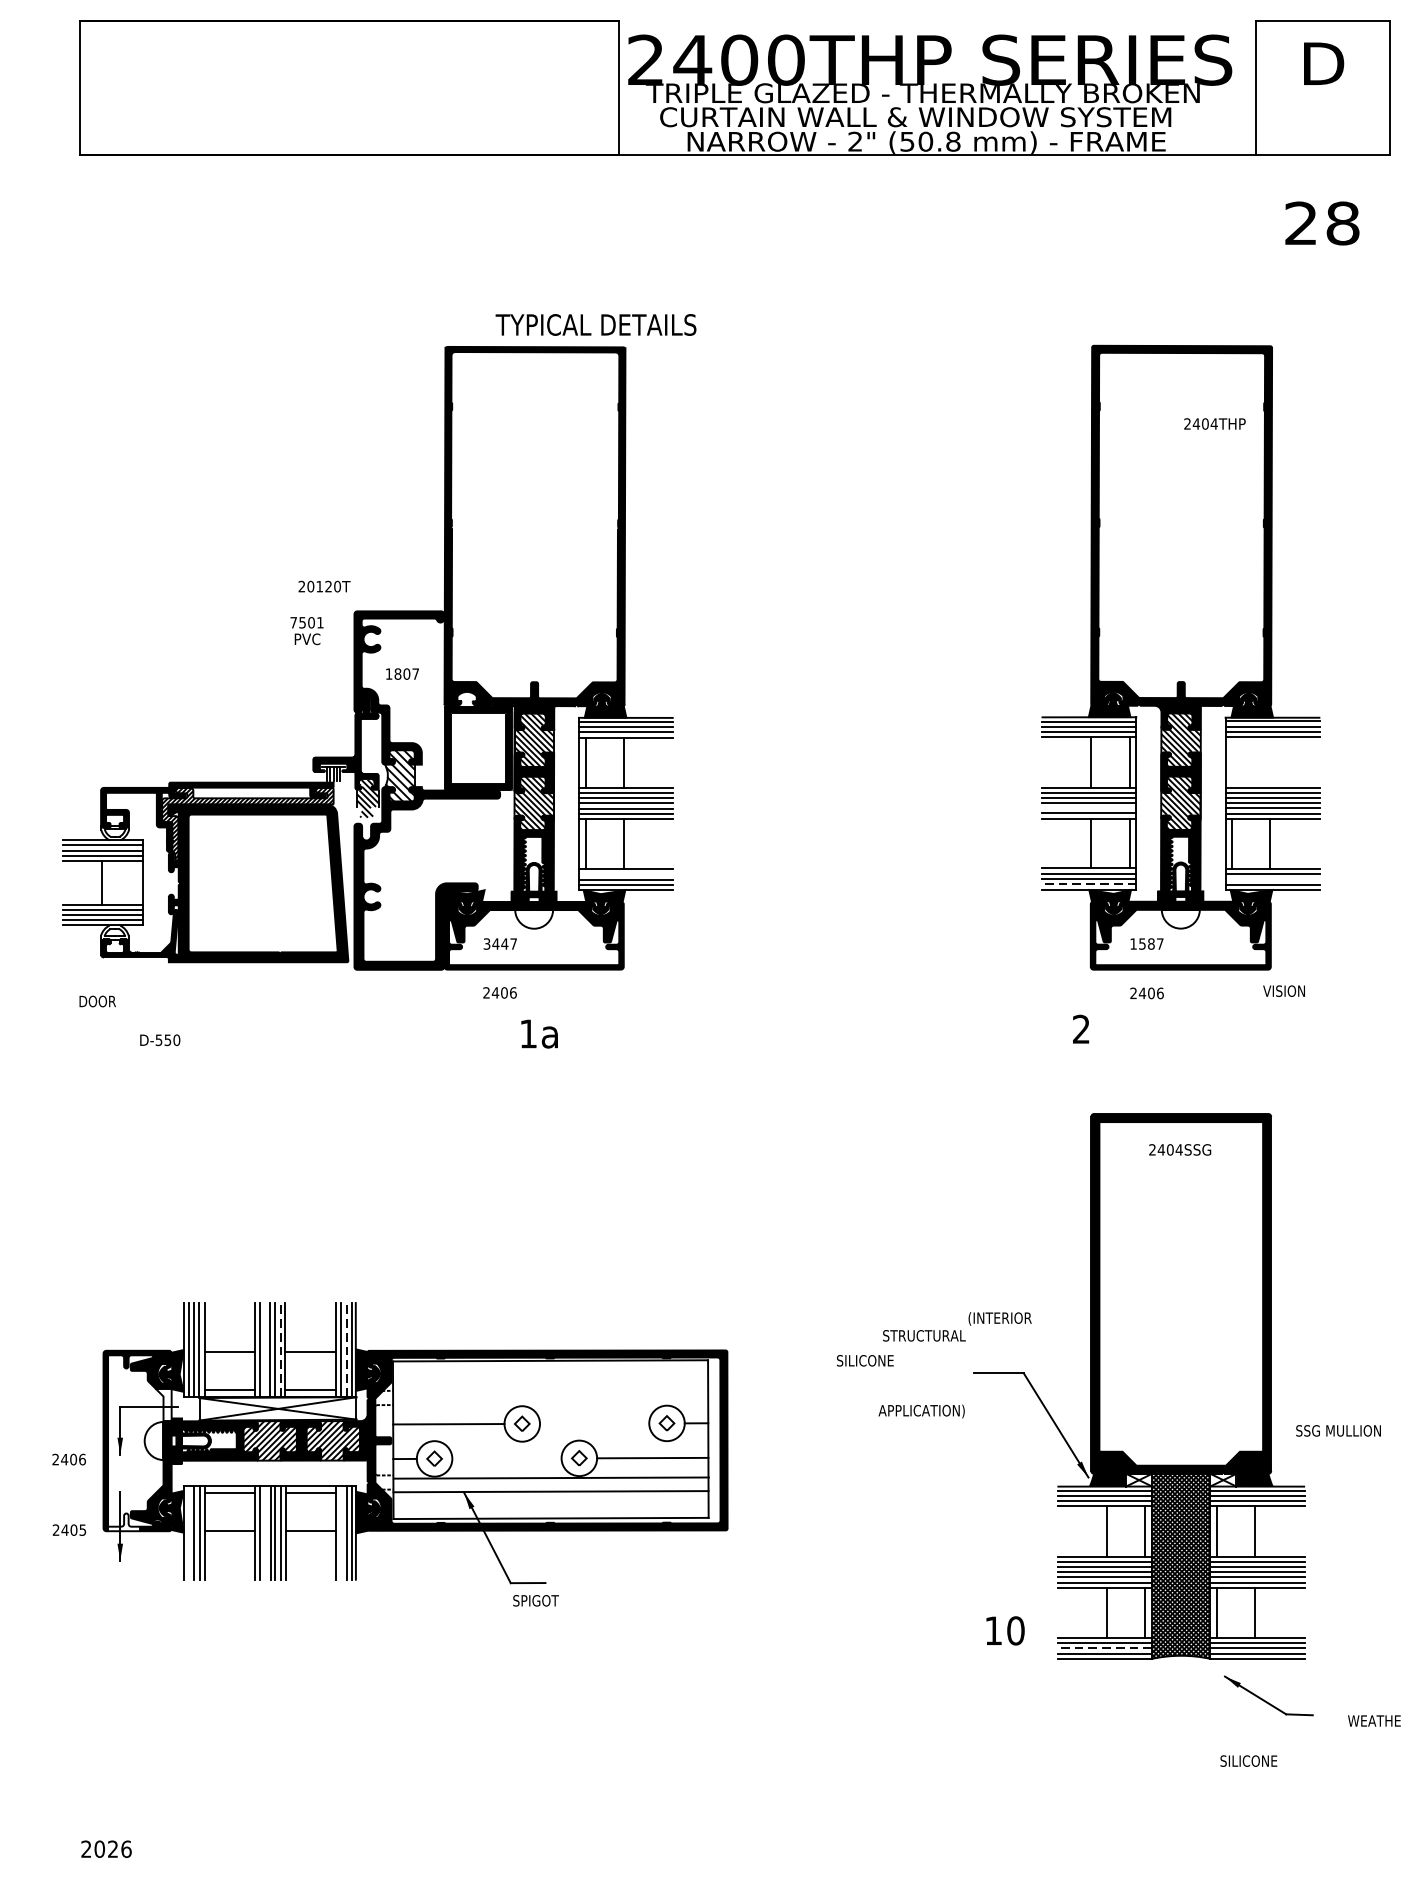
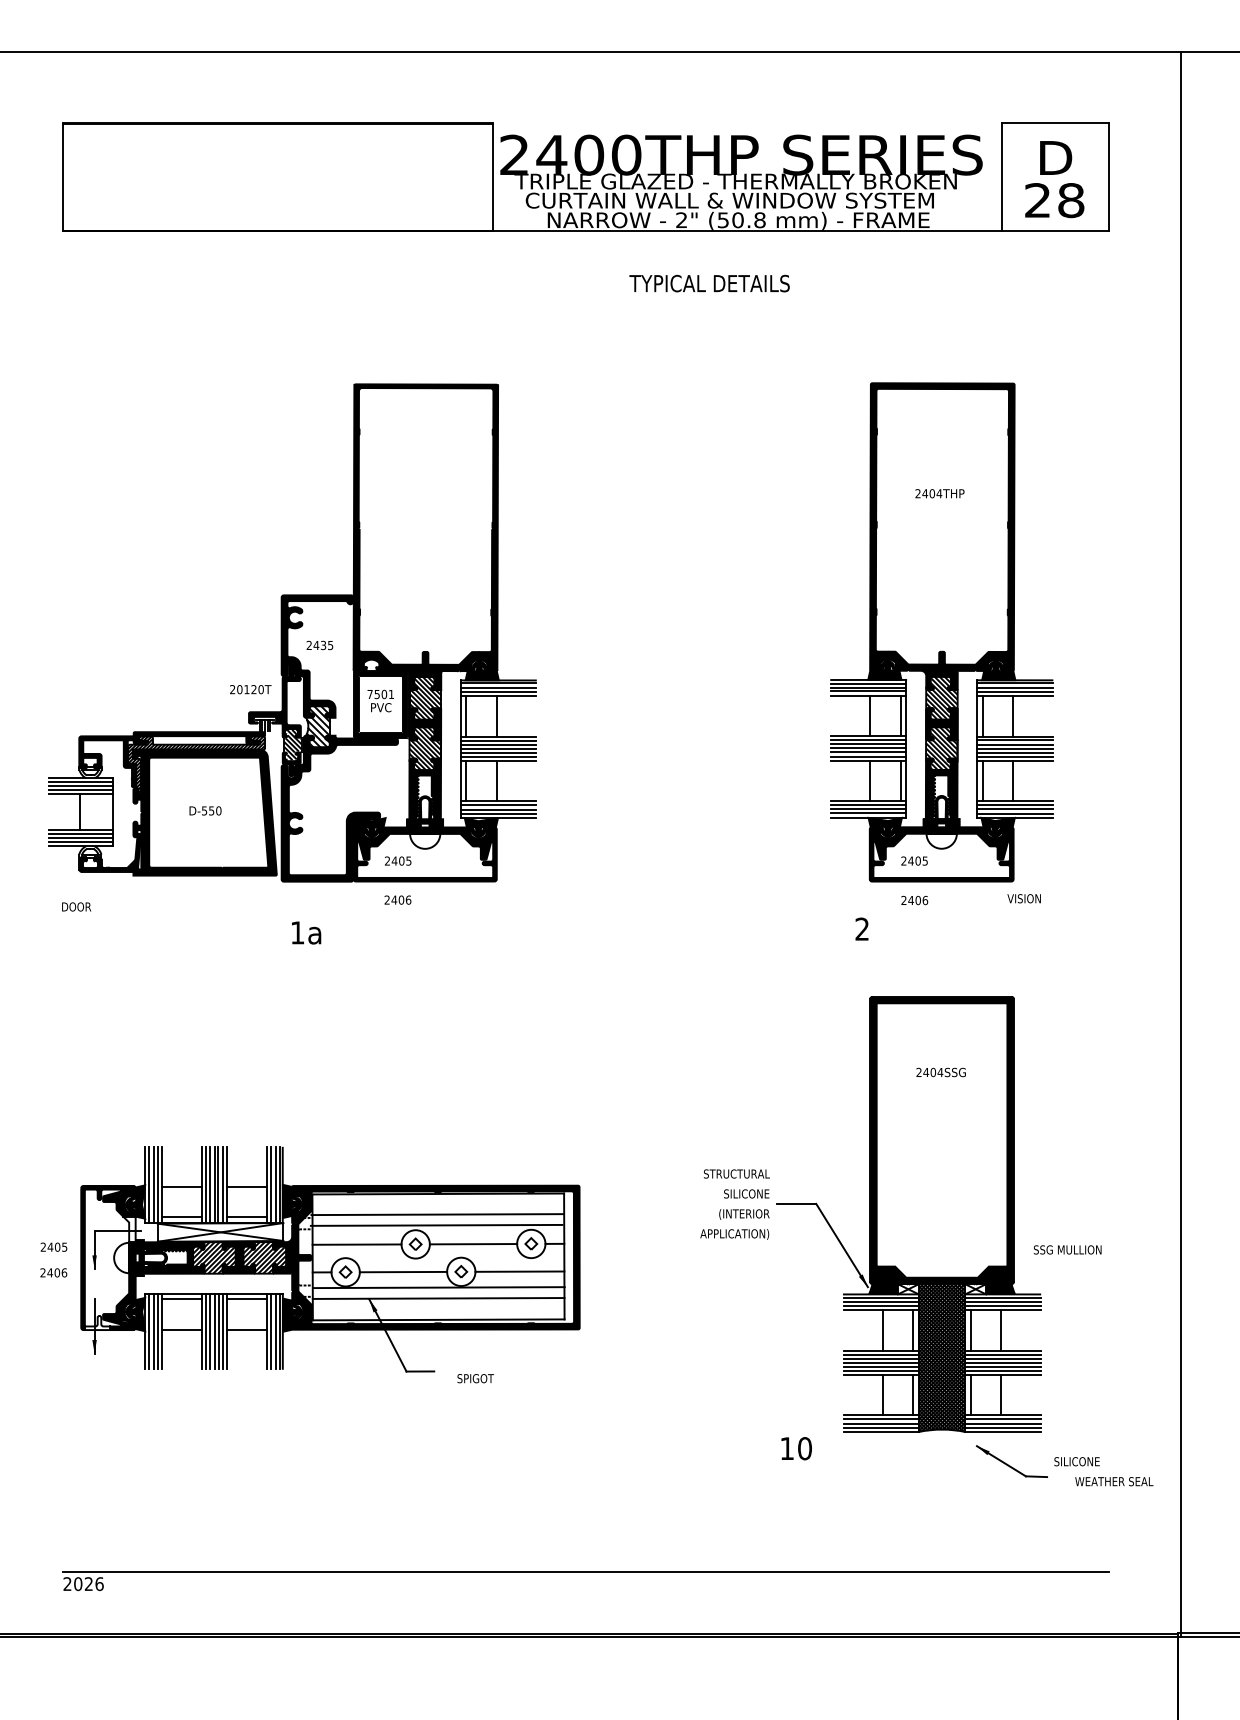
text: (1322, 223) -> (1054, 200), moved
text: (595, 324) -> (709, 283), moved
text: (1214, 423) -> (939, 493), moved
text: (324, 586) -> (250, 689), moved
text: (306, 630) -> (380, 700), moved
text: (401, 674) -> (319, 645), 1807 -> 2435
line: (1231, 763) -> (982, 716), added
line: (1270, 763) -> (1013, 716), added
line: (1089, 808) -> (868, 752), added
fill: (366, 823) -> (291, 764), added
line: (625, 874) -> (498, 805), added
line: (1271, 879) -> (1014, 809), added
line: (1089, 884) -> (868, 813), dashed -> solid
text: (500, 943) -> (398, 860), 3447 -> 2405
text: (1146, 943) -> (914, 860), 1587 -> 2405
text: (539, 1033) -> (306, 932), moved
text: (160, 1039) -> (205, 810), moved
text: (1179, 1149) -> (940, 1072), moved
text: (1000, 1318) -> (744, 1214), moved
line: (265, 1348) -> (210, 1184), added
line: (280, 1350) -> (222, 1185), dashed -> solid
line: (346, 1350) -> (275, 1185), dashed -> solid
text: (865, 1360) -> (746, 1193), moved
line: (549, 1386) -> (437, 1214), added
line: (548, 1399) -> (436, 1224), added
line: (594, 1424) -> (473, 1244), added
line: (506, 1457) -> (403, 1271), added
text: (68, 1529) -> (53, 1246), moved
line: (188, 1533) -> (149, 1331), added
line: (265, 1533) -> (210, 1331), added
line: (341, 1533) -> (271, 1331), added
text: (535, 1600) -> (475, 1378), moved
text: (1005, 1630) -> (796, 1448), moved
line: (1105, 1648) -> (881, 1423), dashed -> solid
text: (1248, 1760) -> (1076, 1461), moved
line: (734, 1833) -> (585, 1571), added

